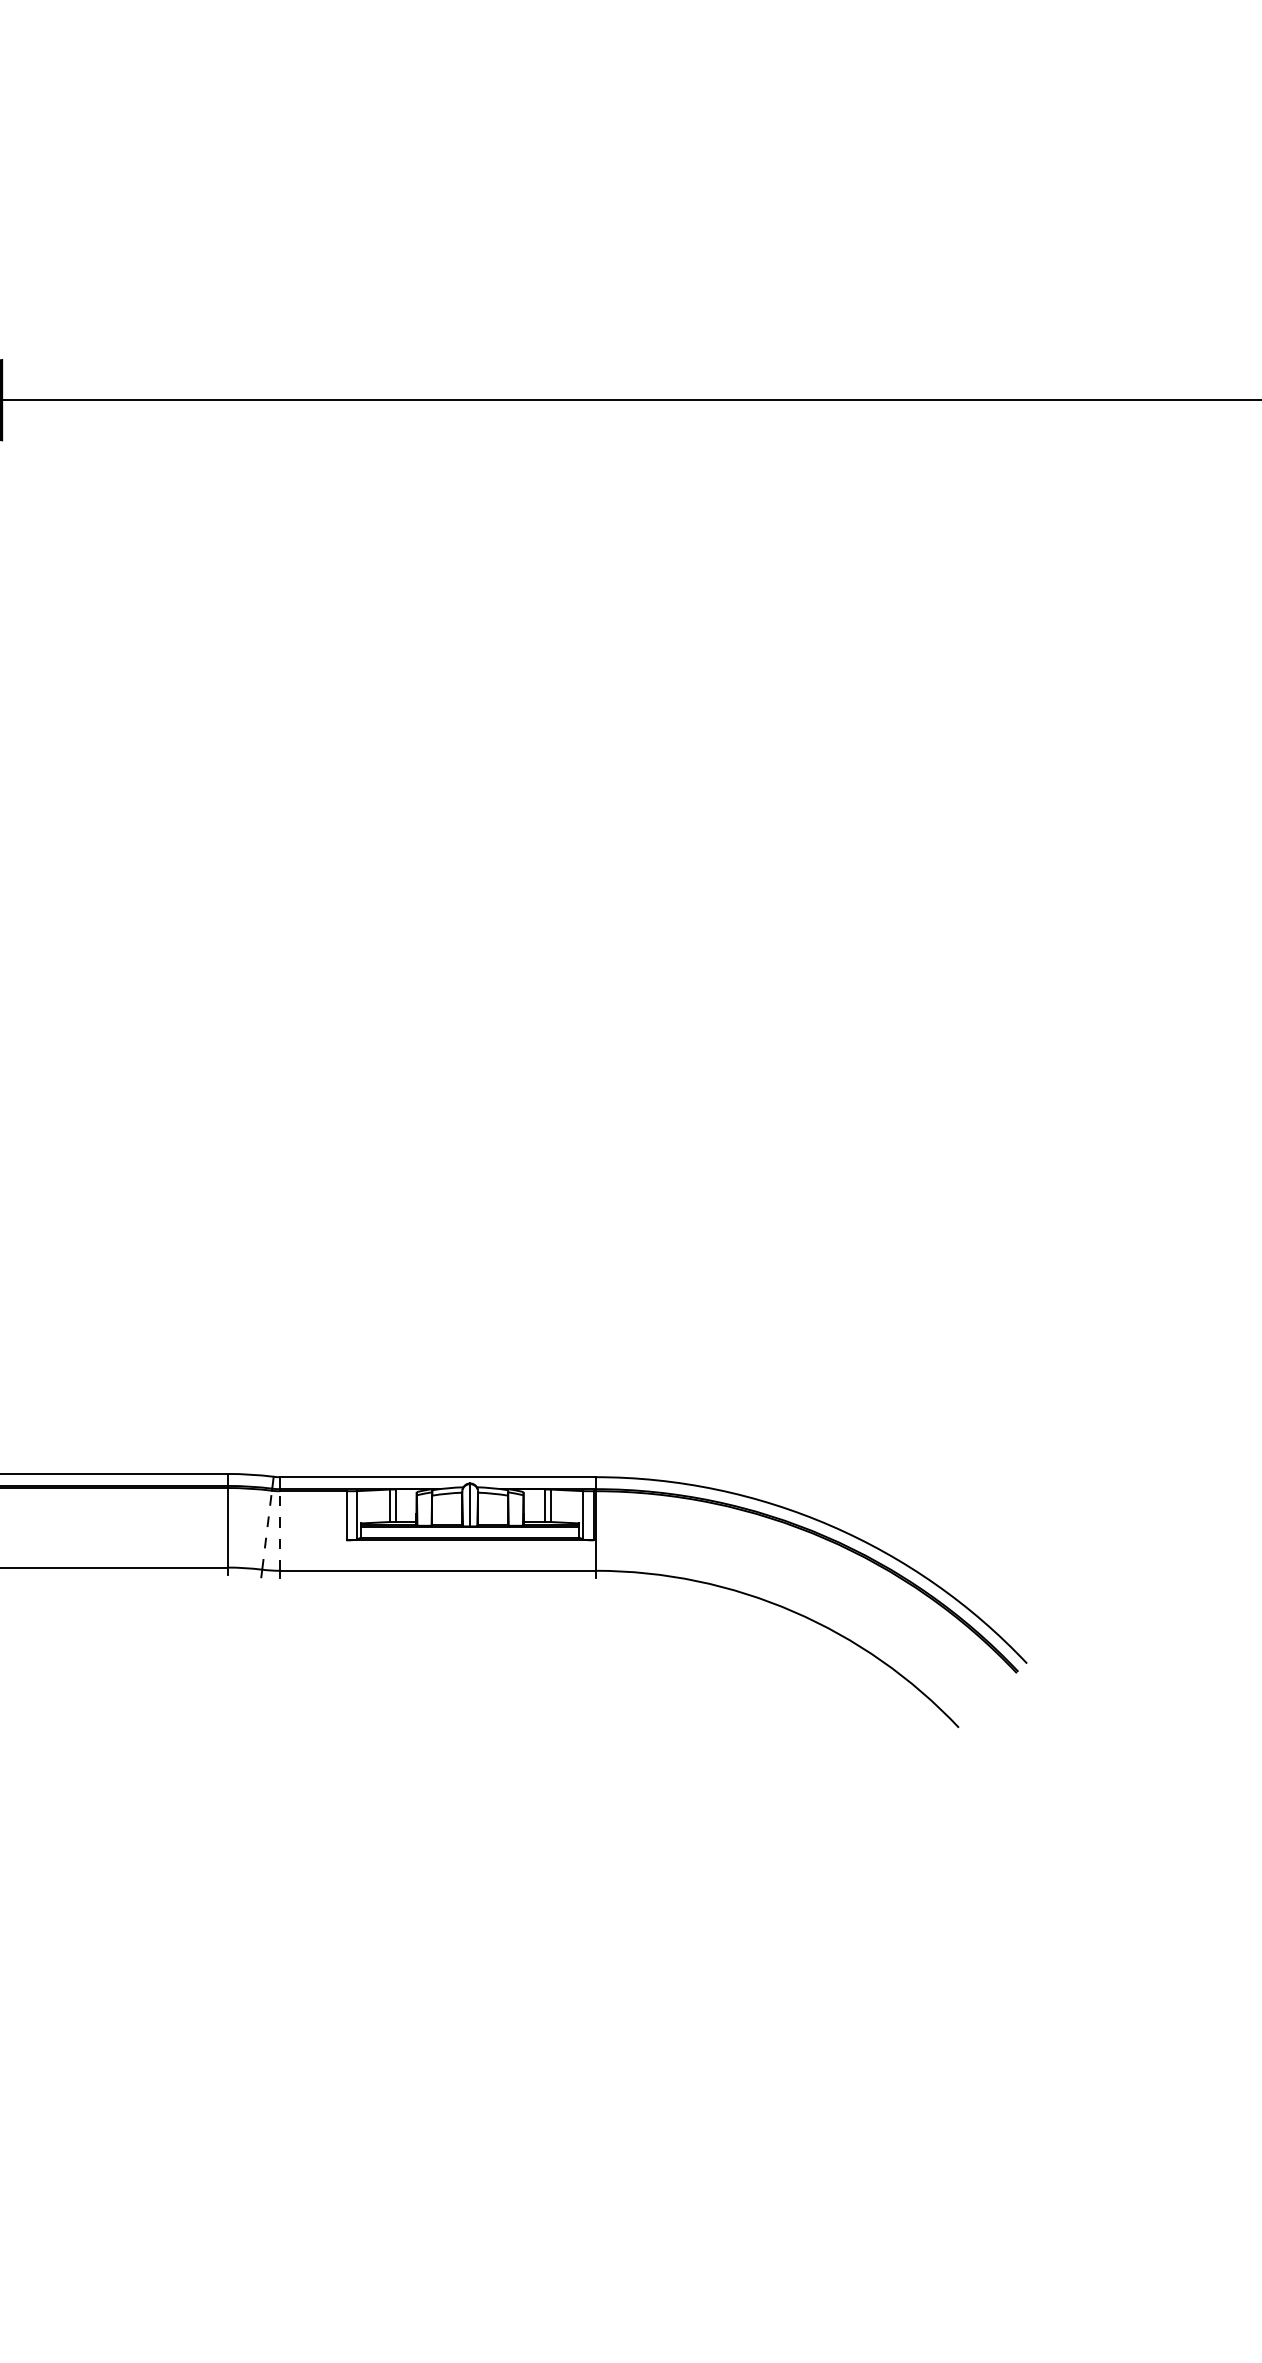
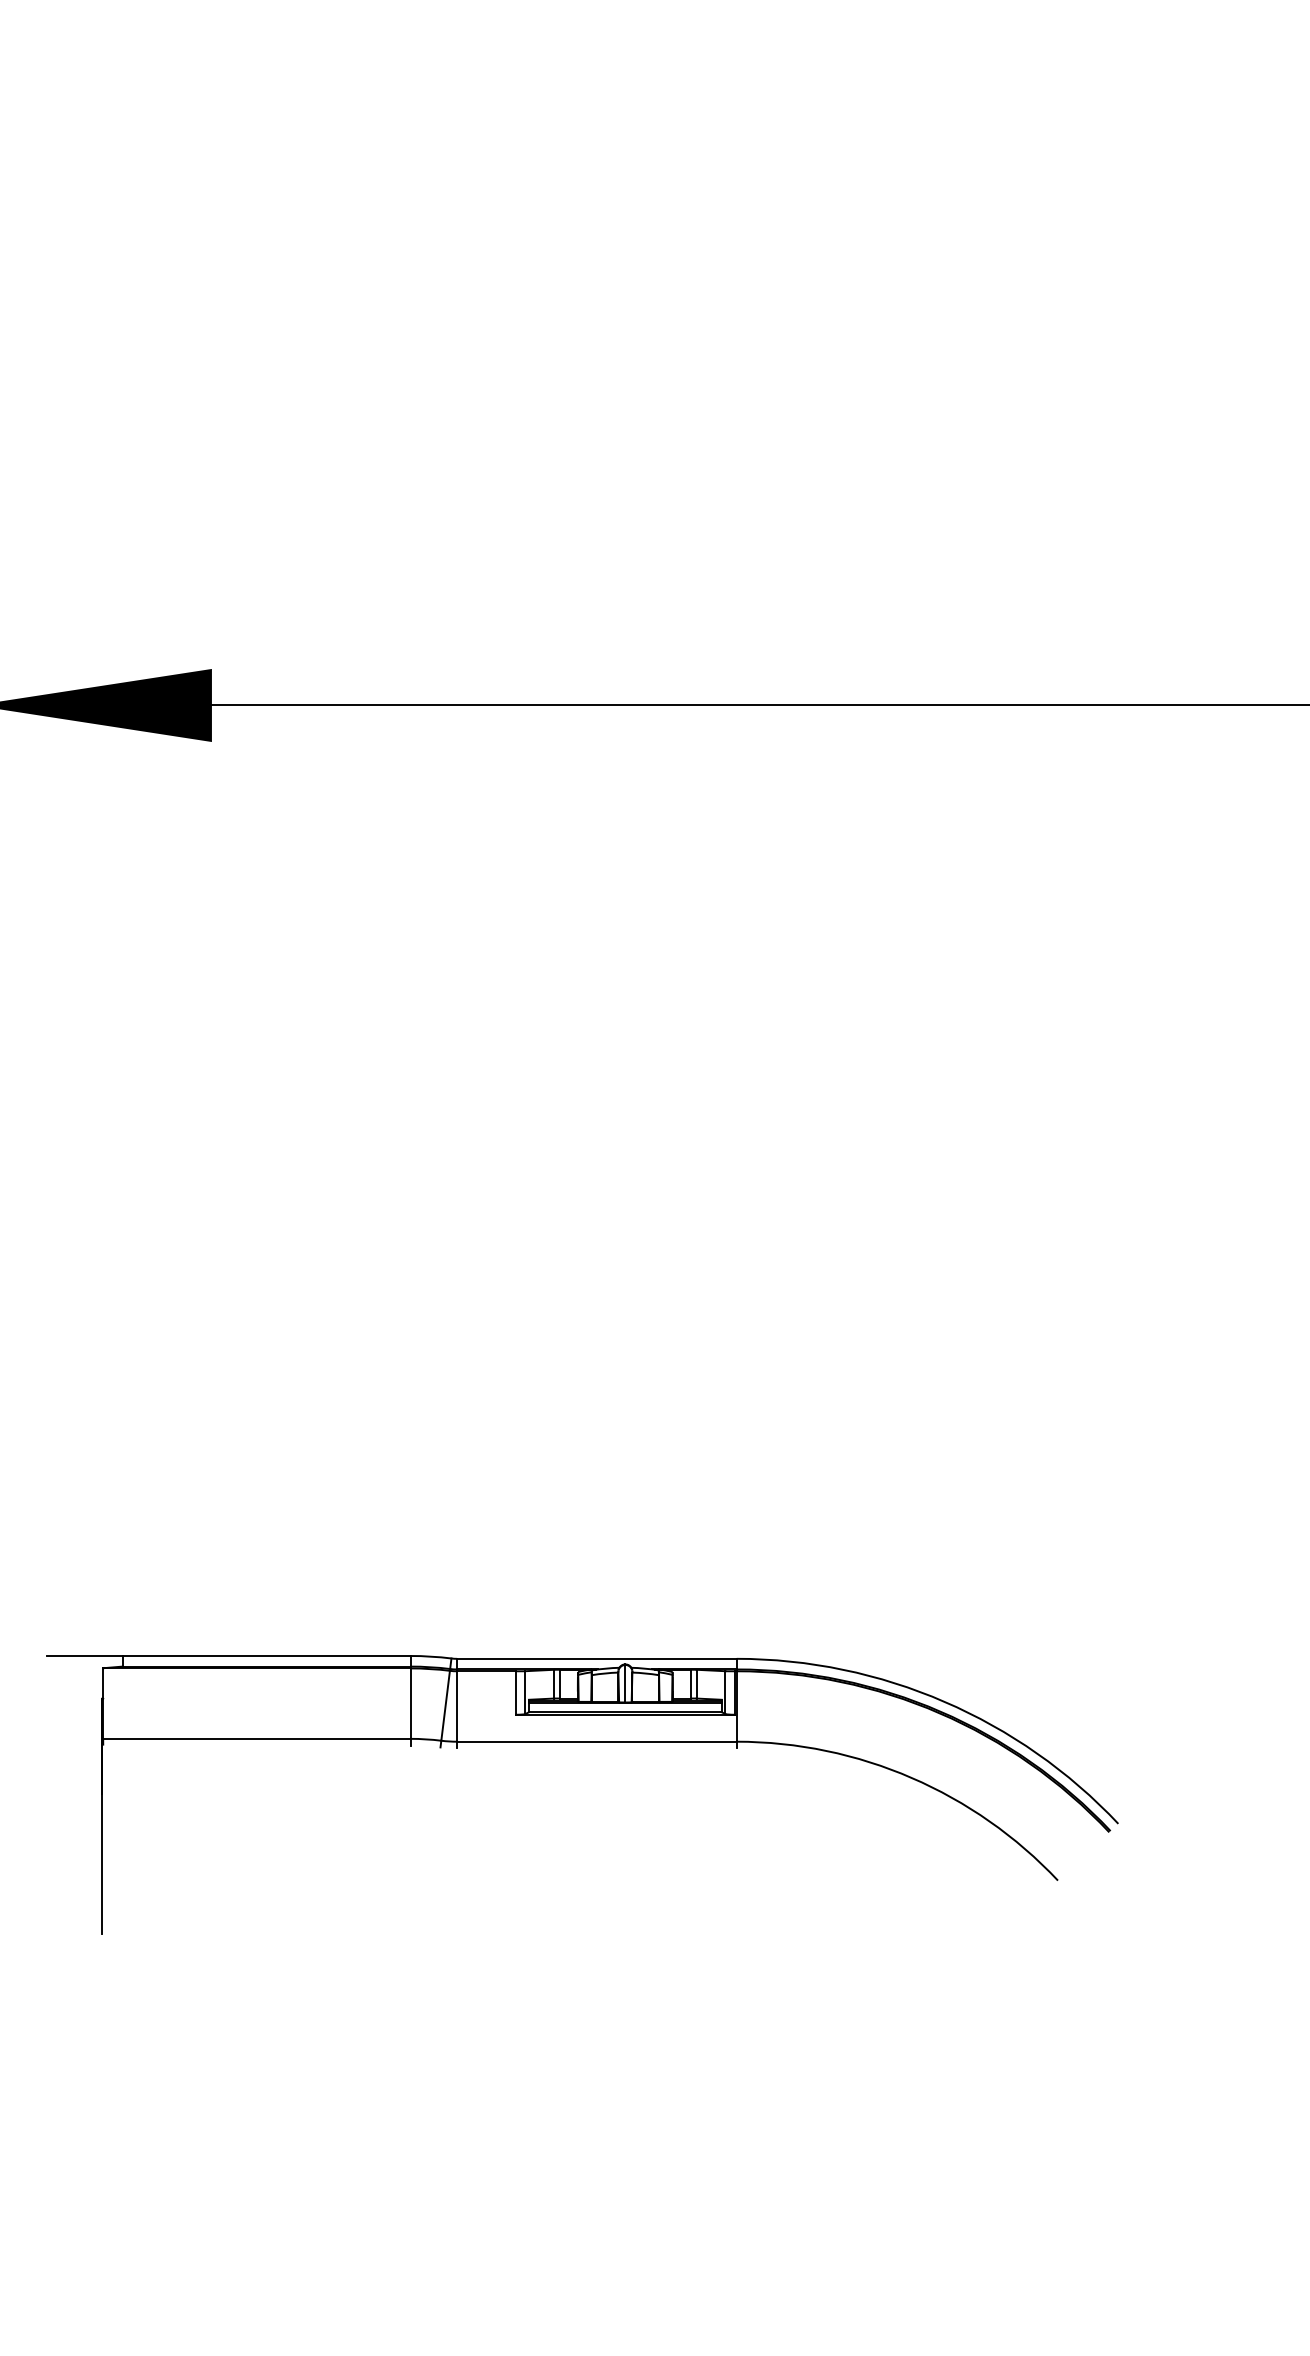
line: (266, 1529) -> (445, 1705), dashed -> solid
line: (280, 1531) -> (457, 1706), dashed -> solid

